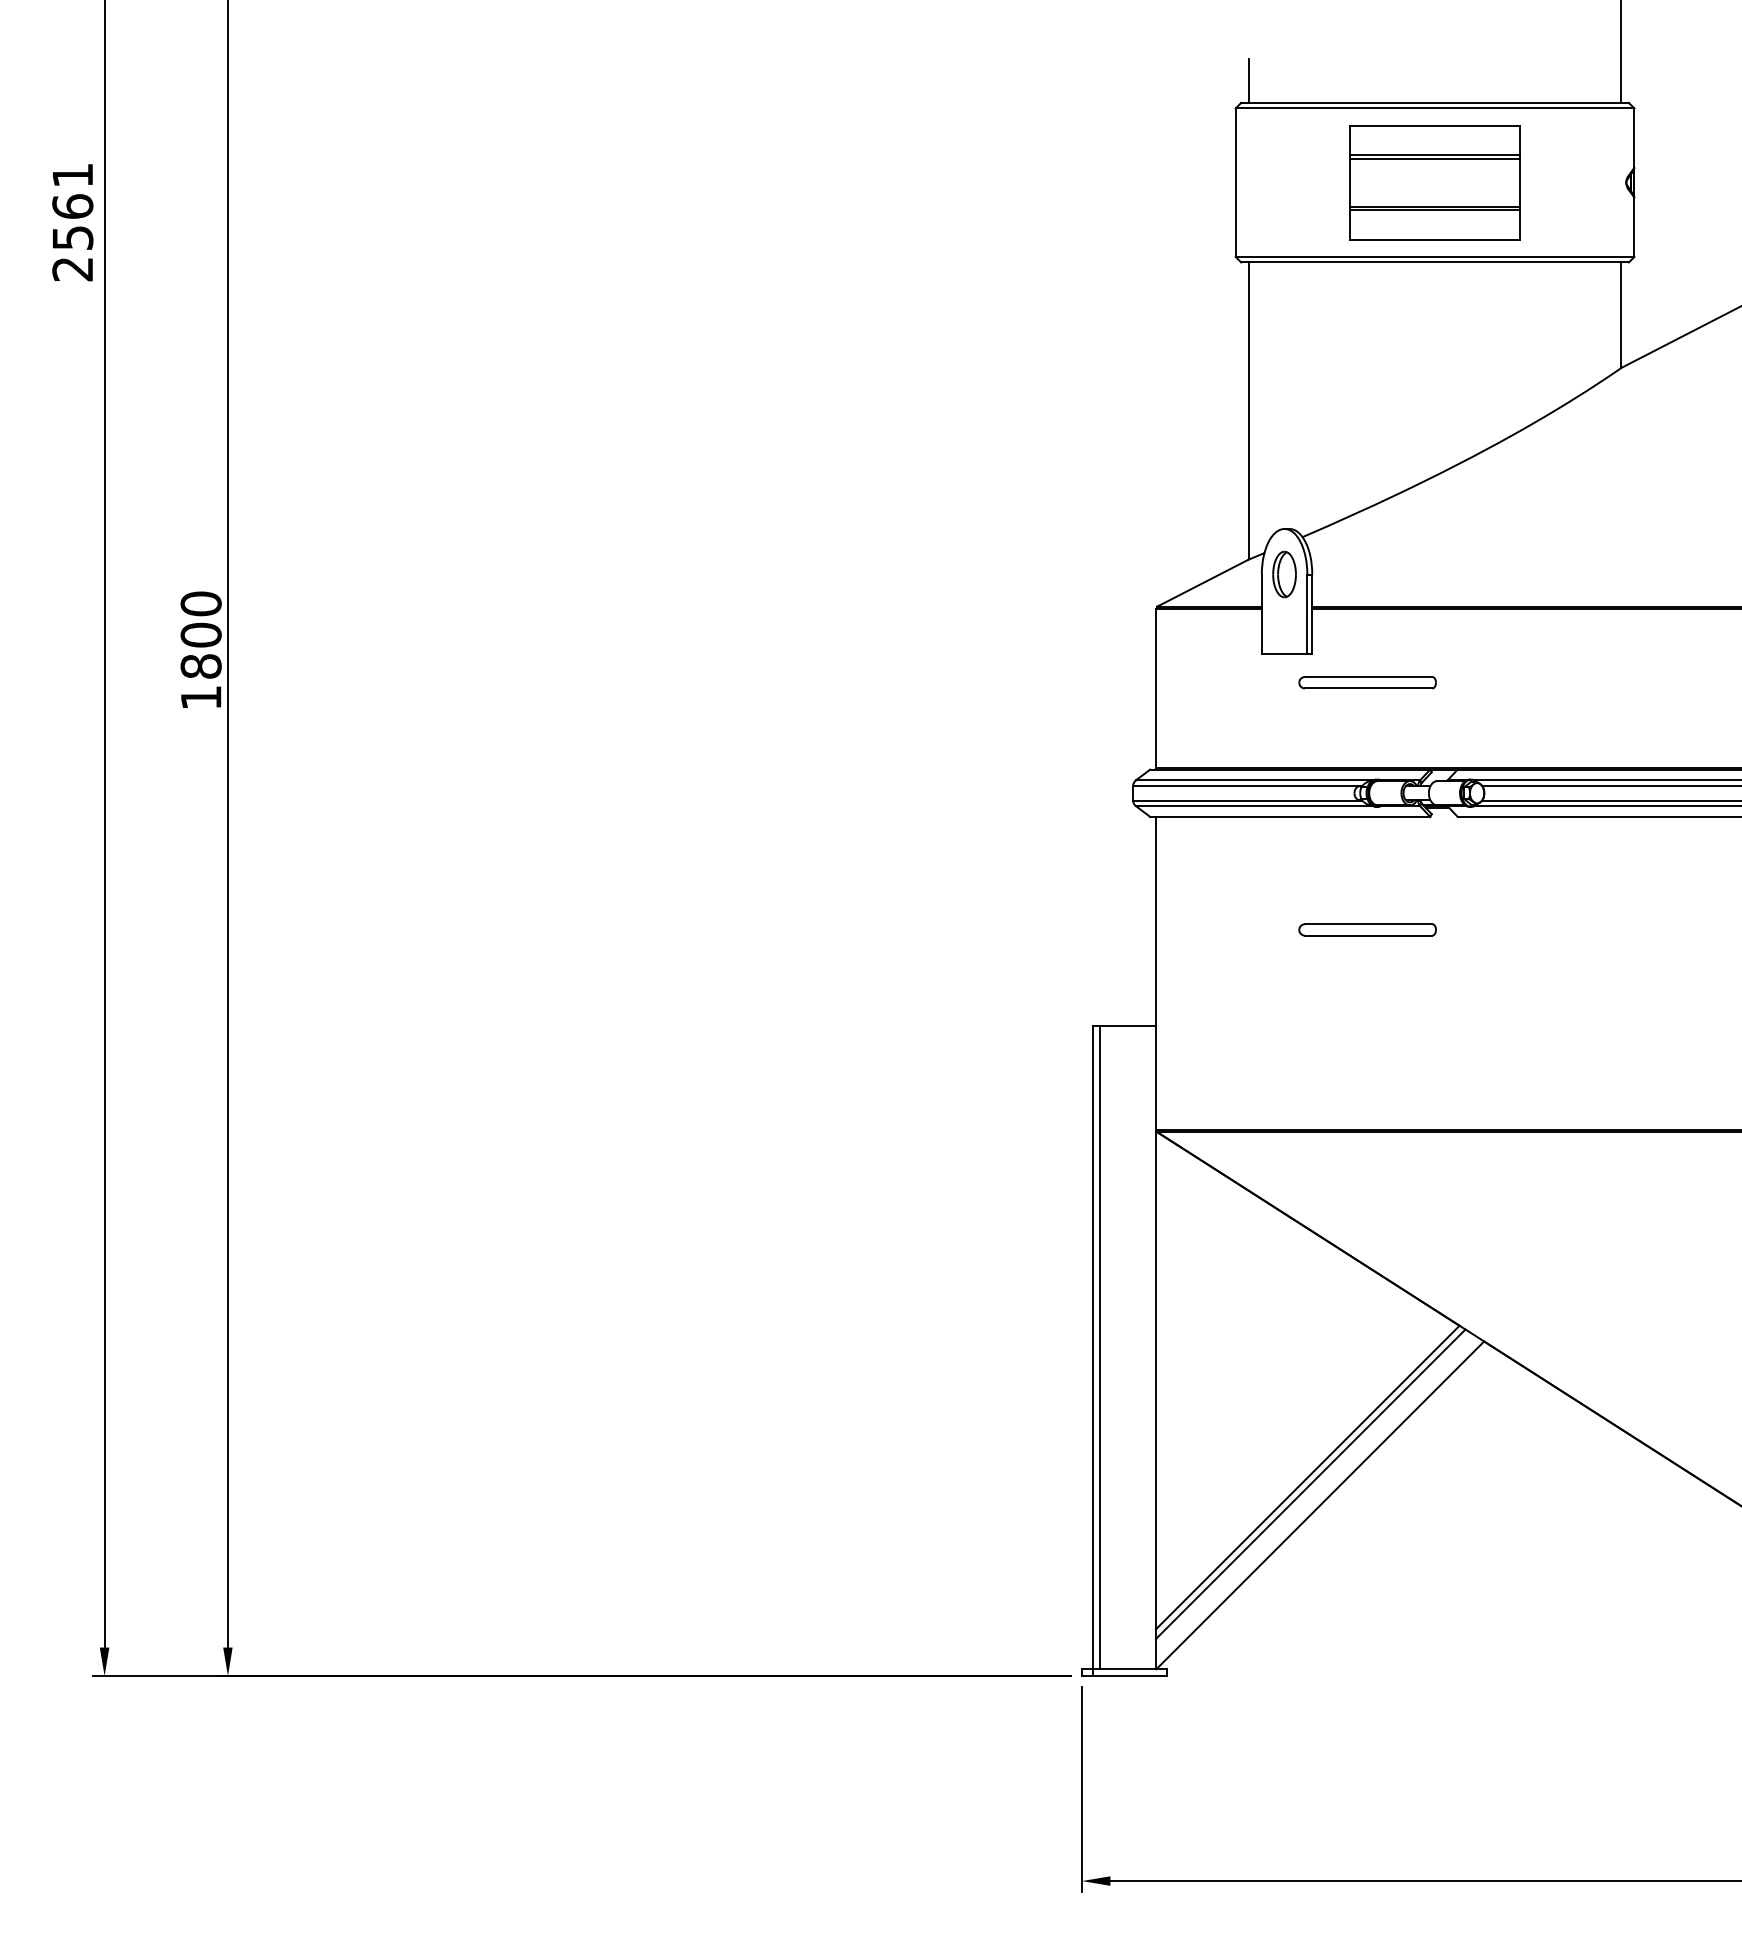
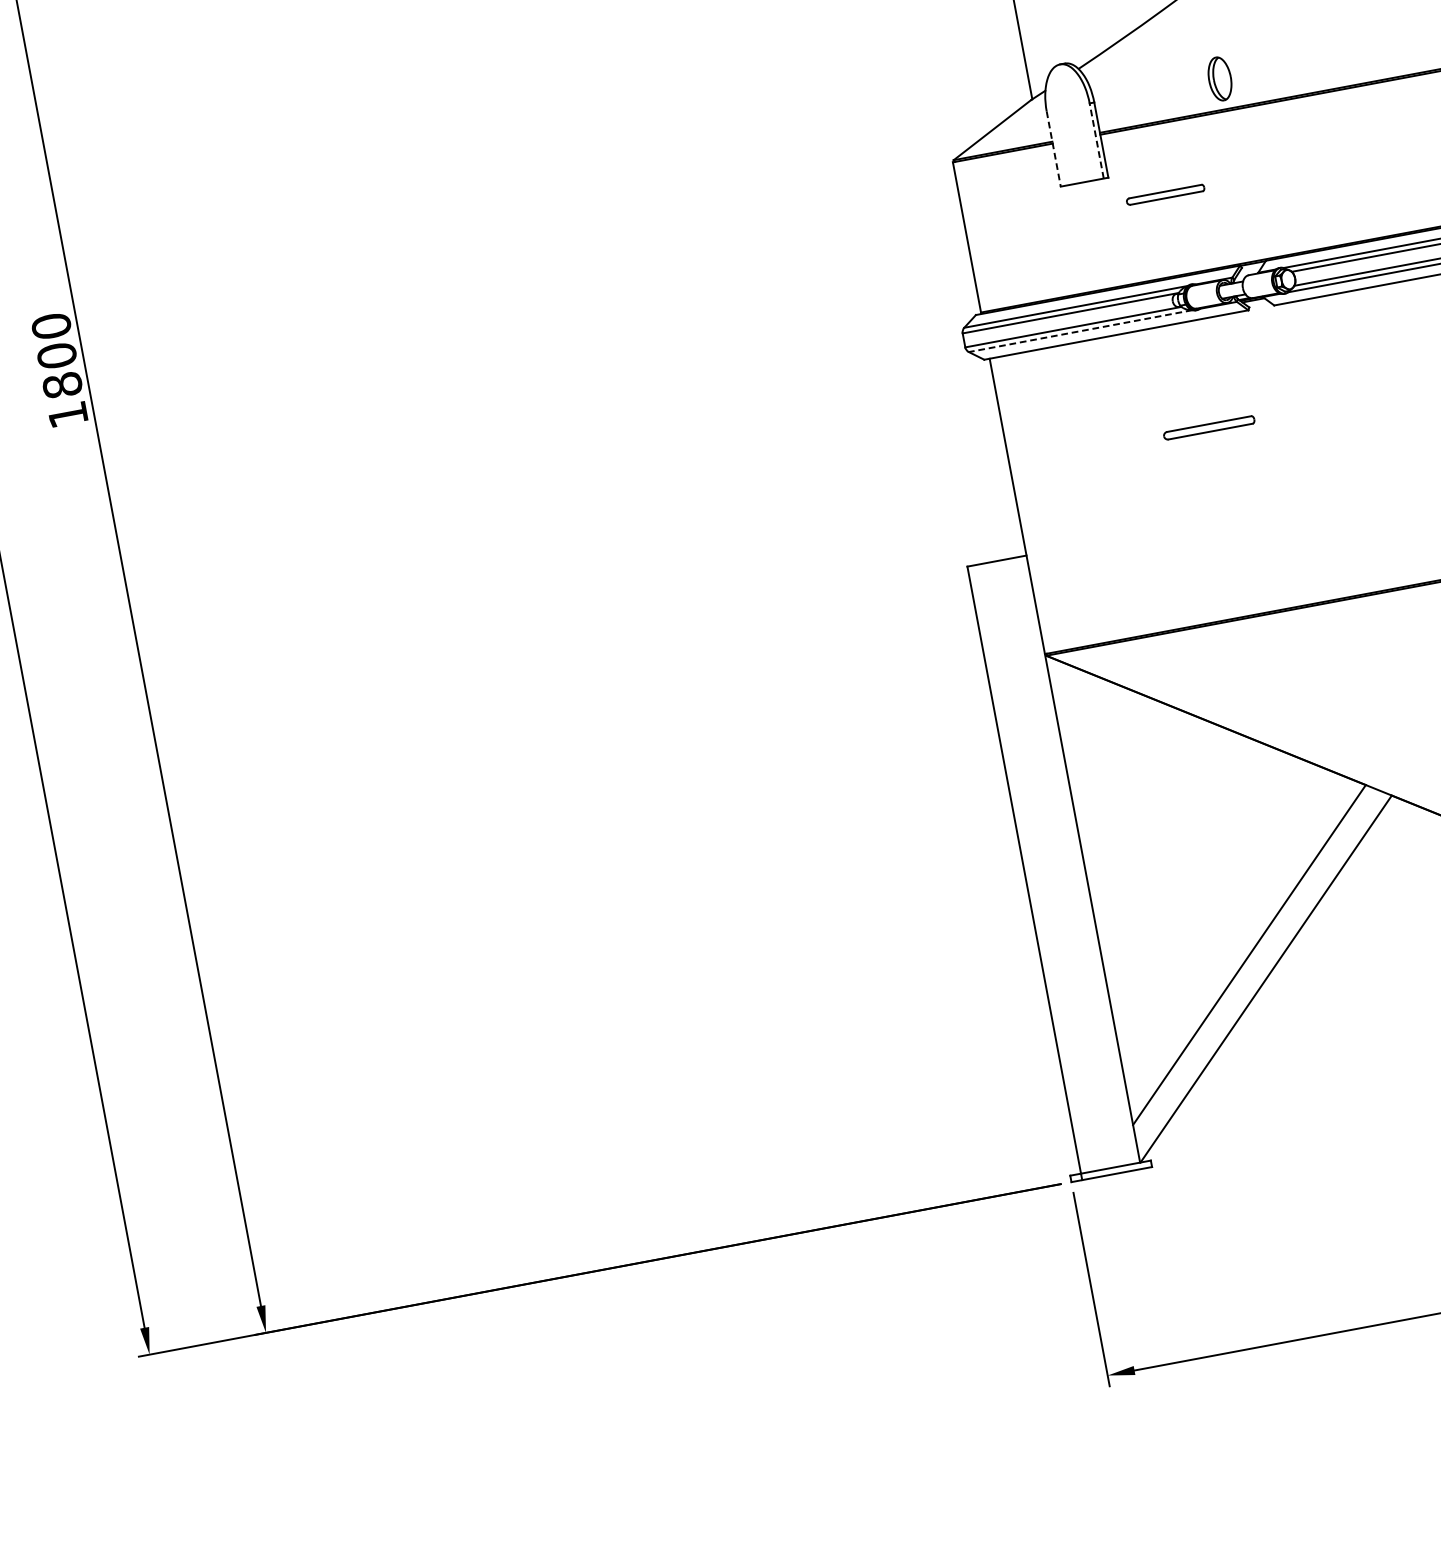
part: (1284, 574) -> (1219, 78), moved
line: (1261, 614) -> (1053, 149), solid -> dashed
line: (1307, 614) -> (1096, 141), solid -> dashed
part: (1367, 682) -> (1165, 194), size x0.6
line: (1254, 806) -> (1080, 331), solid -> dashed
part: (1367, 929) -> (1209, 427), size x0.7
line: (1100, 1347) -> (1031, 868), removed
line: (1310, 1484) -> (1253, 961), removed

